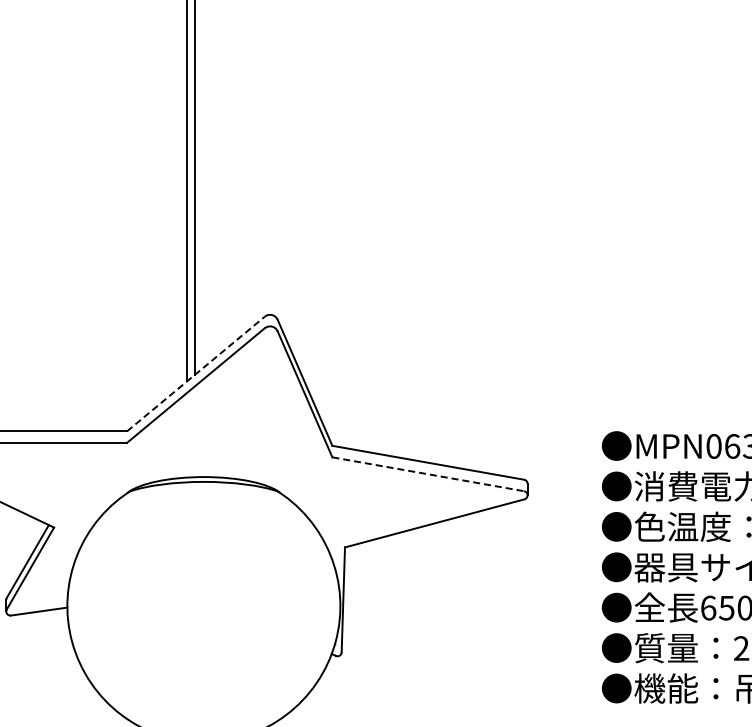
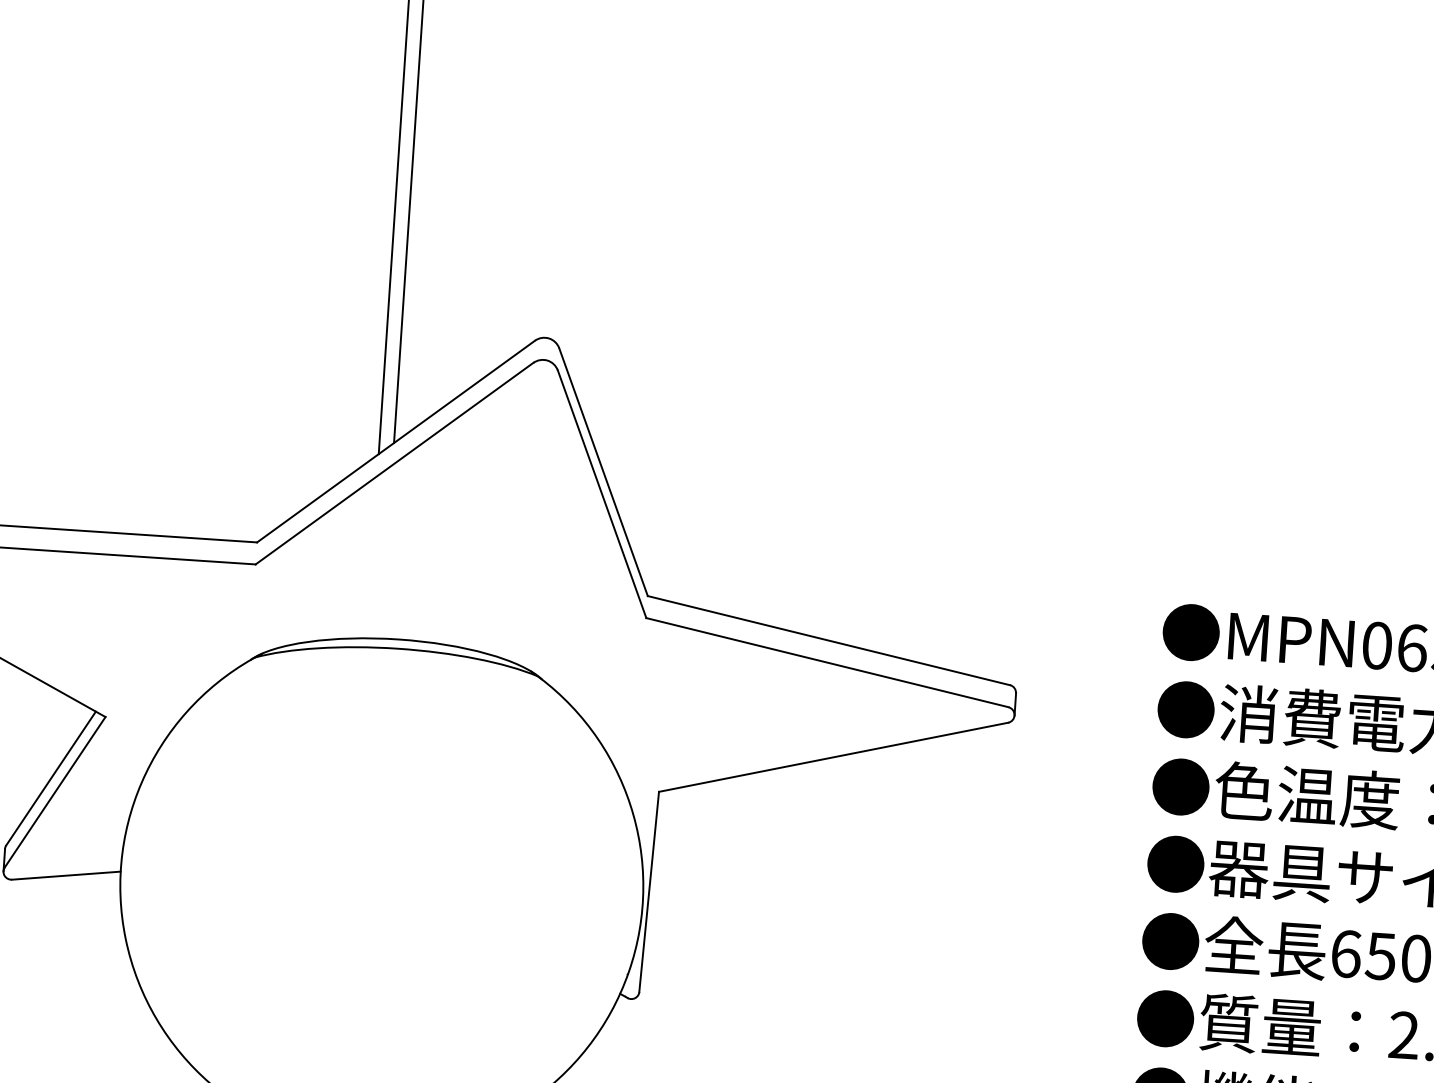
line: (195, 374) -> (395, 442), dashed -> solid
line: (428, 474) -> (827, 663), dashed -> solid

